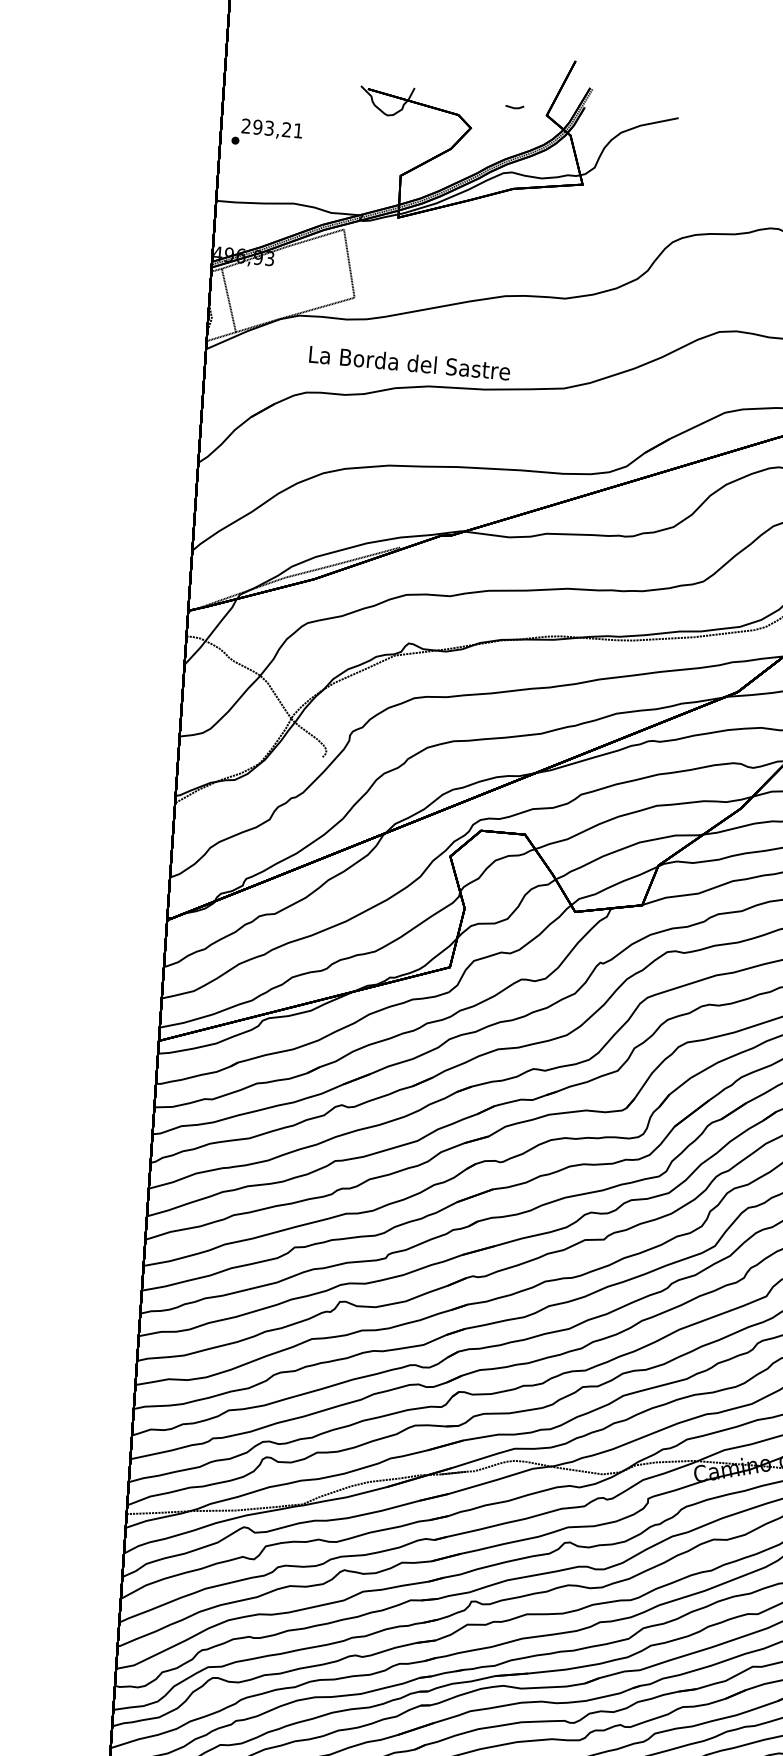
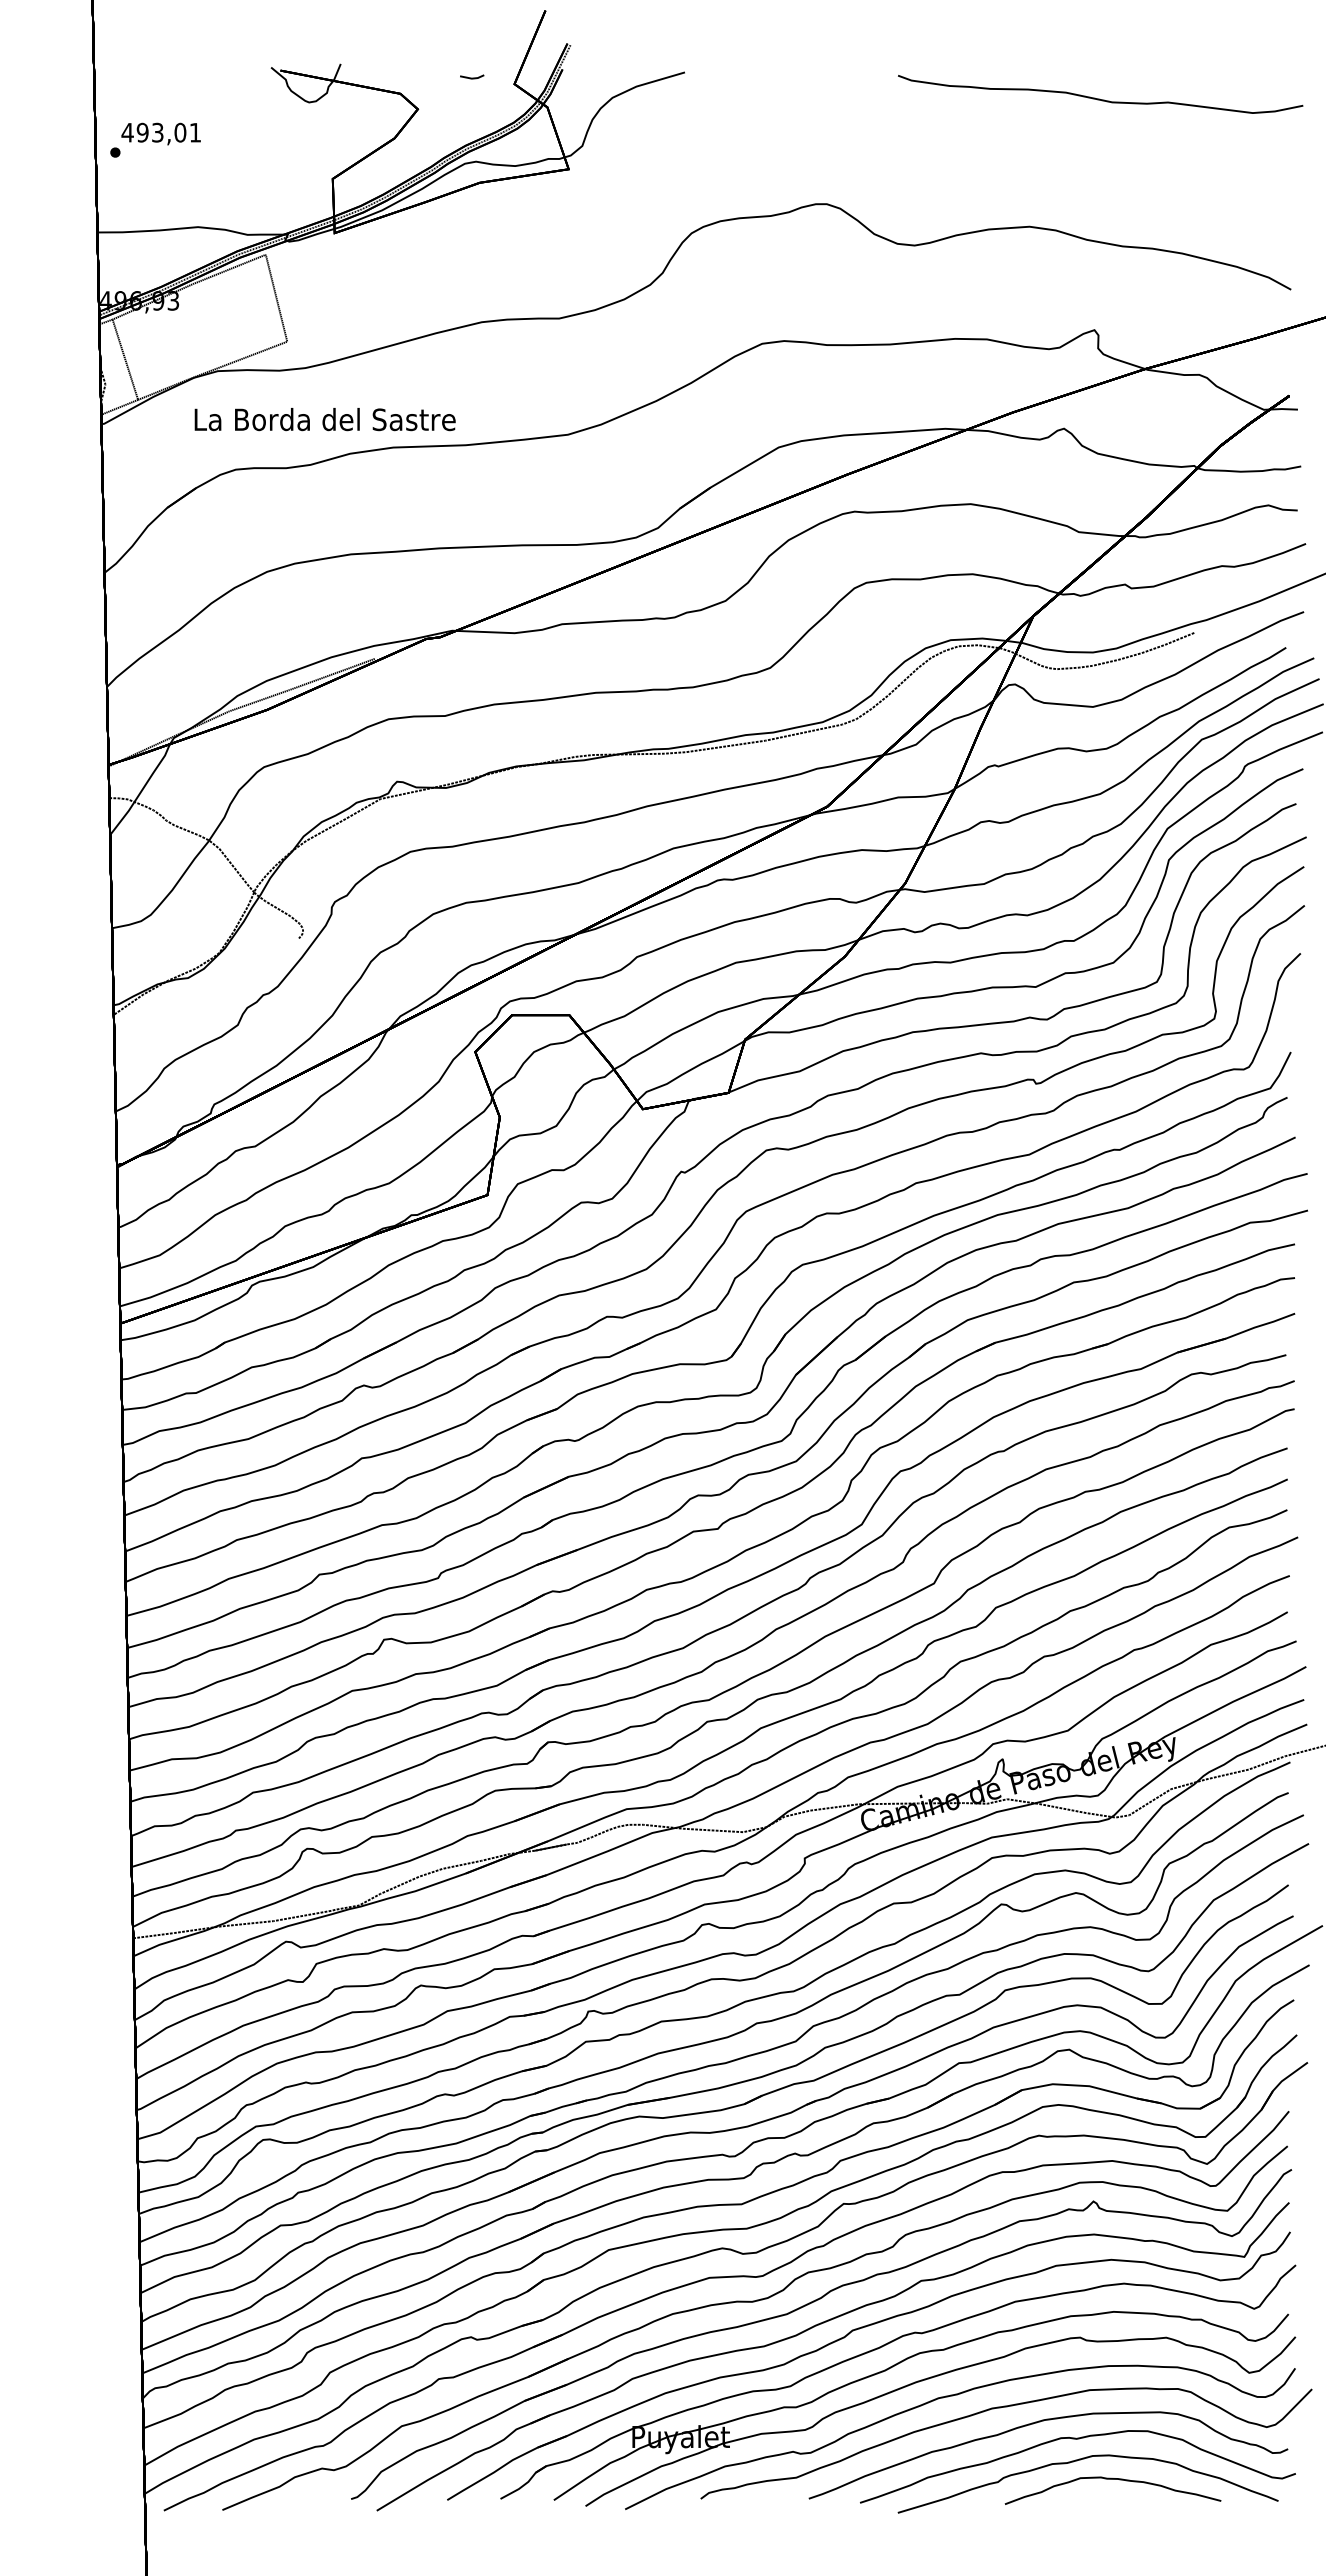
text: (266, 127) -> (153, 132), 293,21 -> 493,01
text: (409, 362) -> (324, 419), moved

